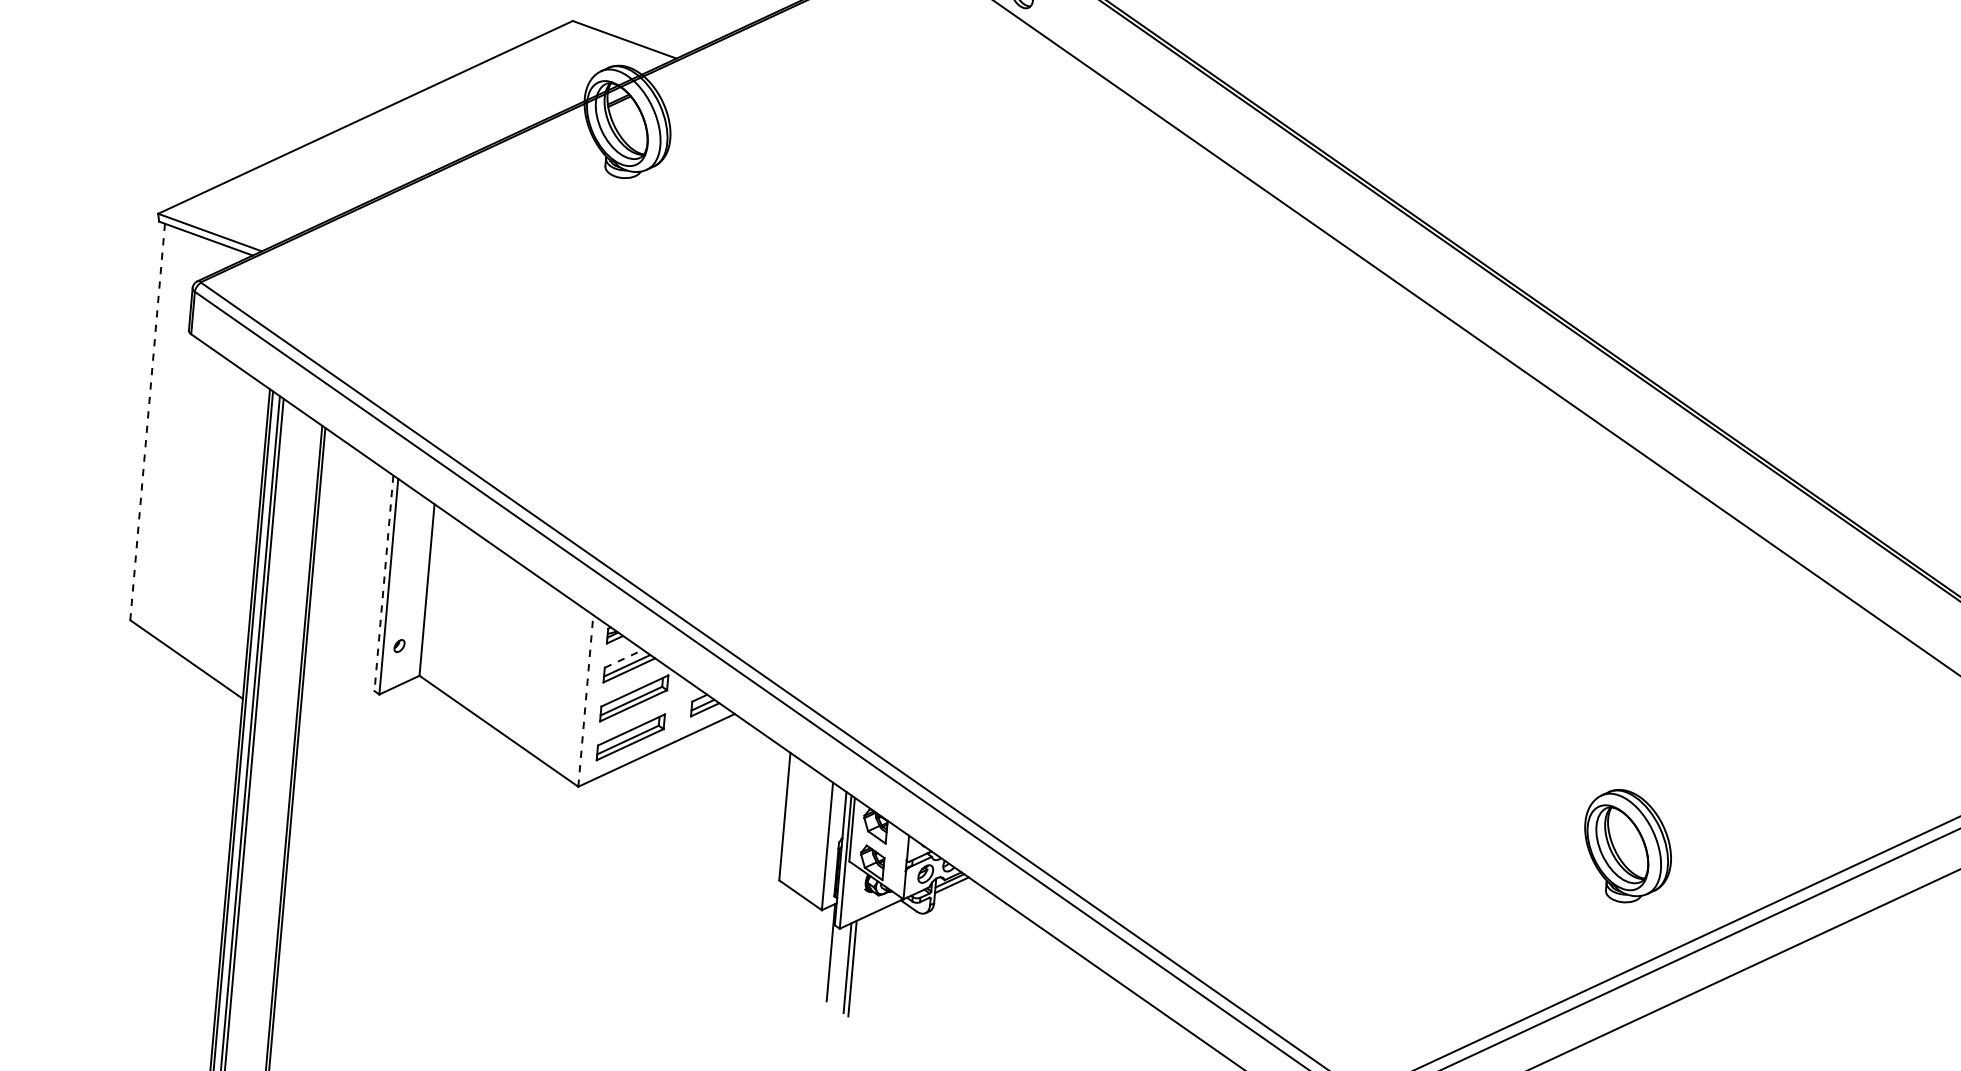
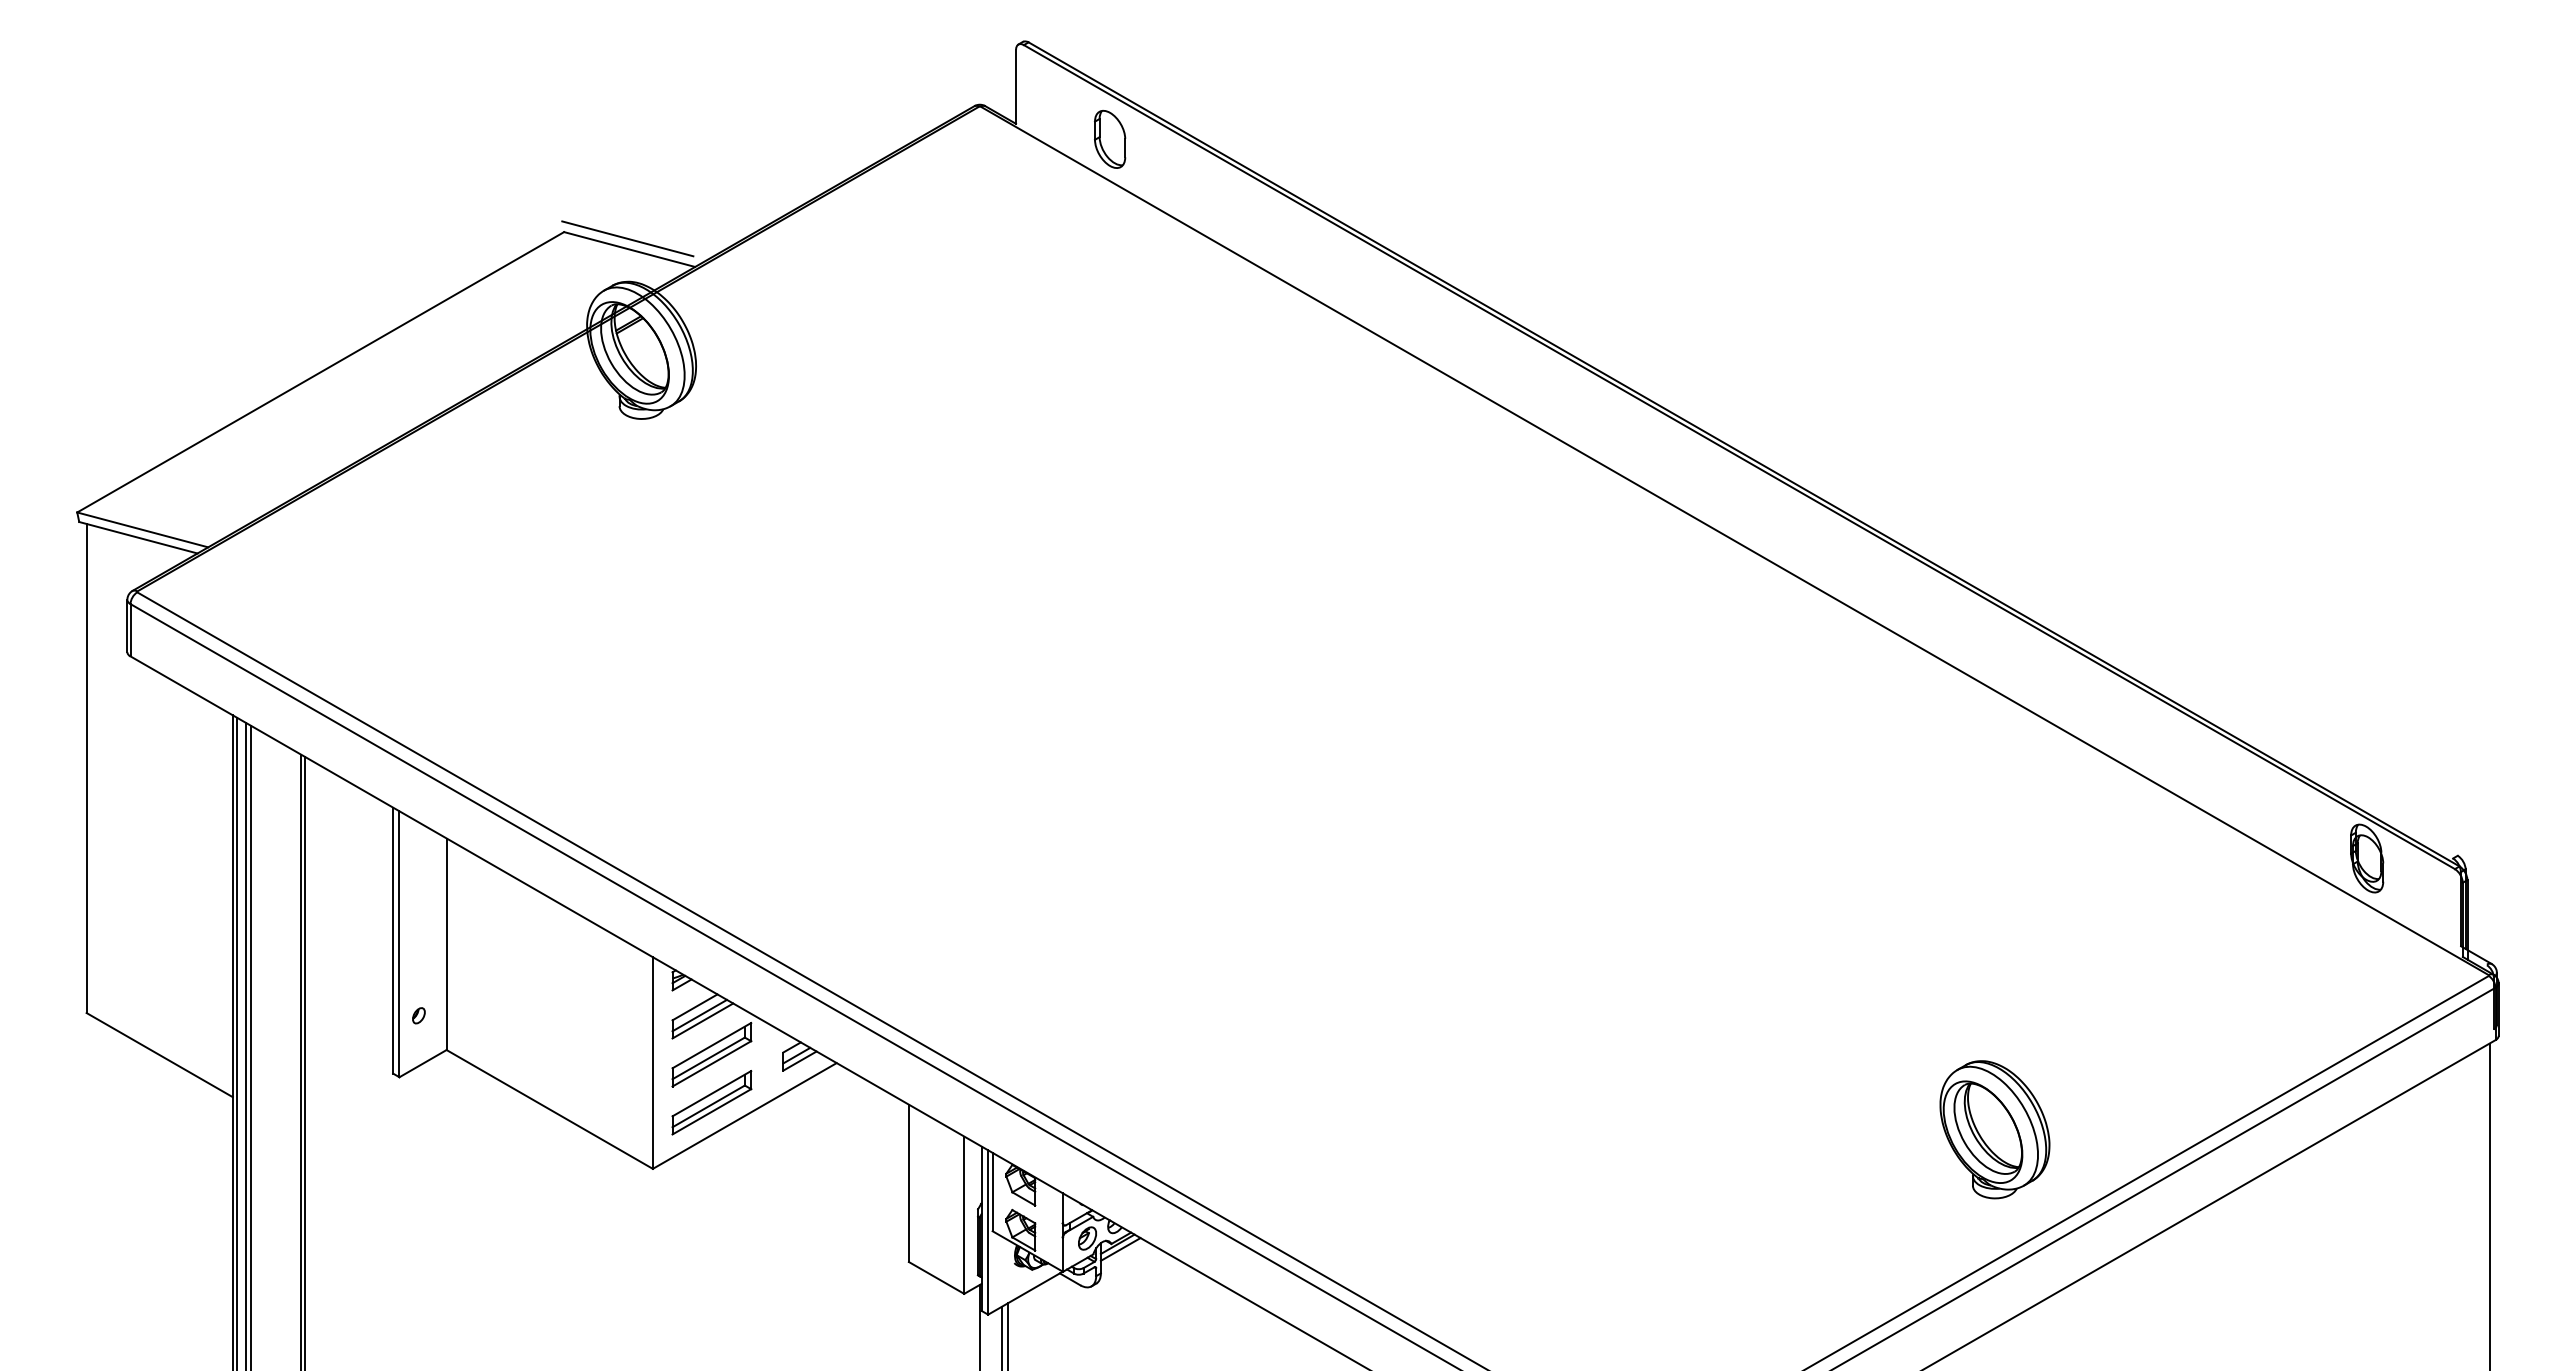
line: (623, 30) -> (627, 238), added
line: (147, 422) -> (86, 768), dashed -> solid
line: (384, 583) -> (393, 940), dashed -> solid
line: (624, 658) -> (695, 1007), dashed -> solid
line: (585, 701) -> (652, 1063), dashed -> solid
part: (1627, 846) -> (1994, 1129), moved

